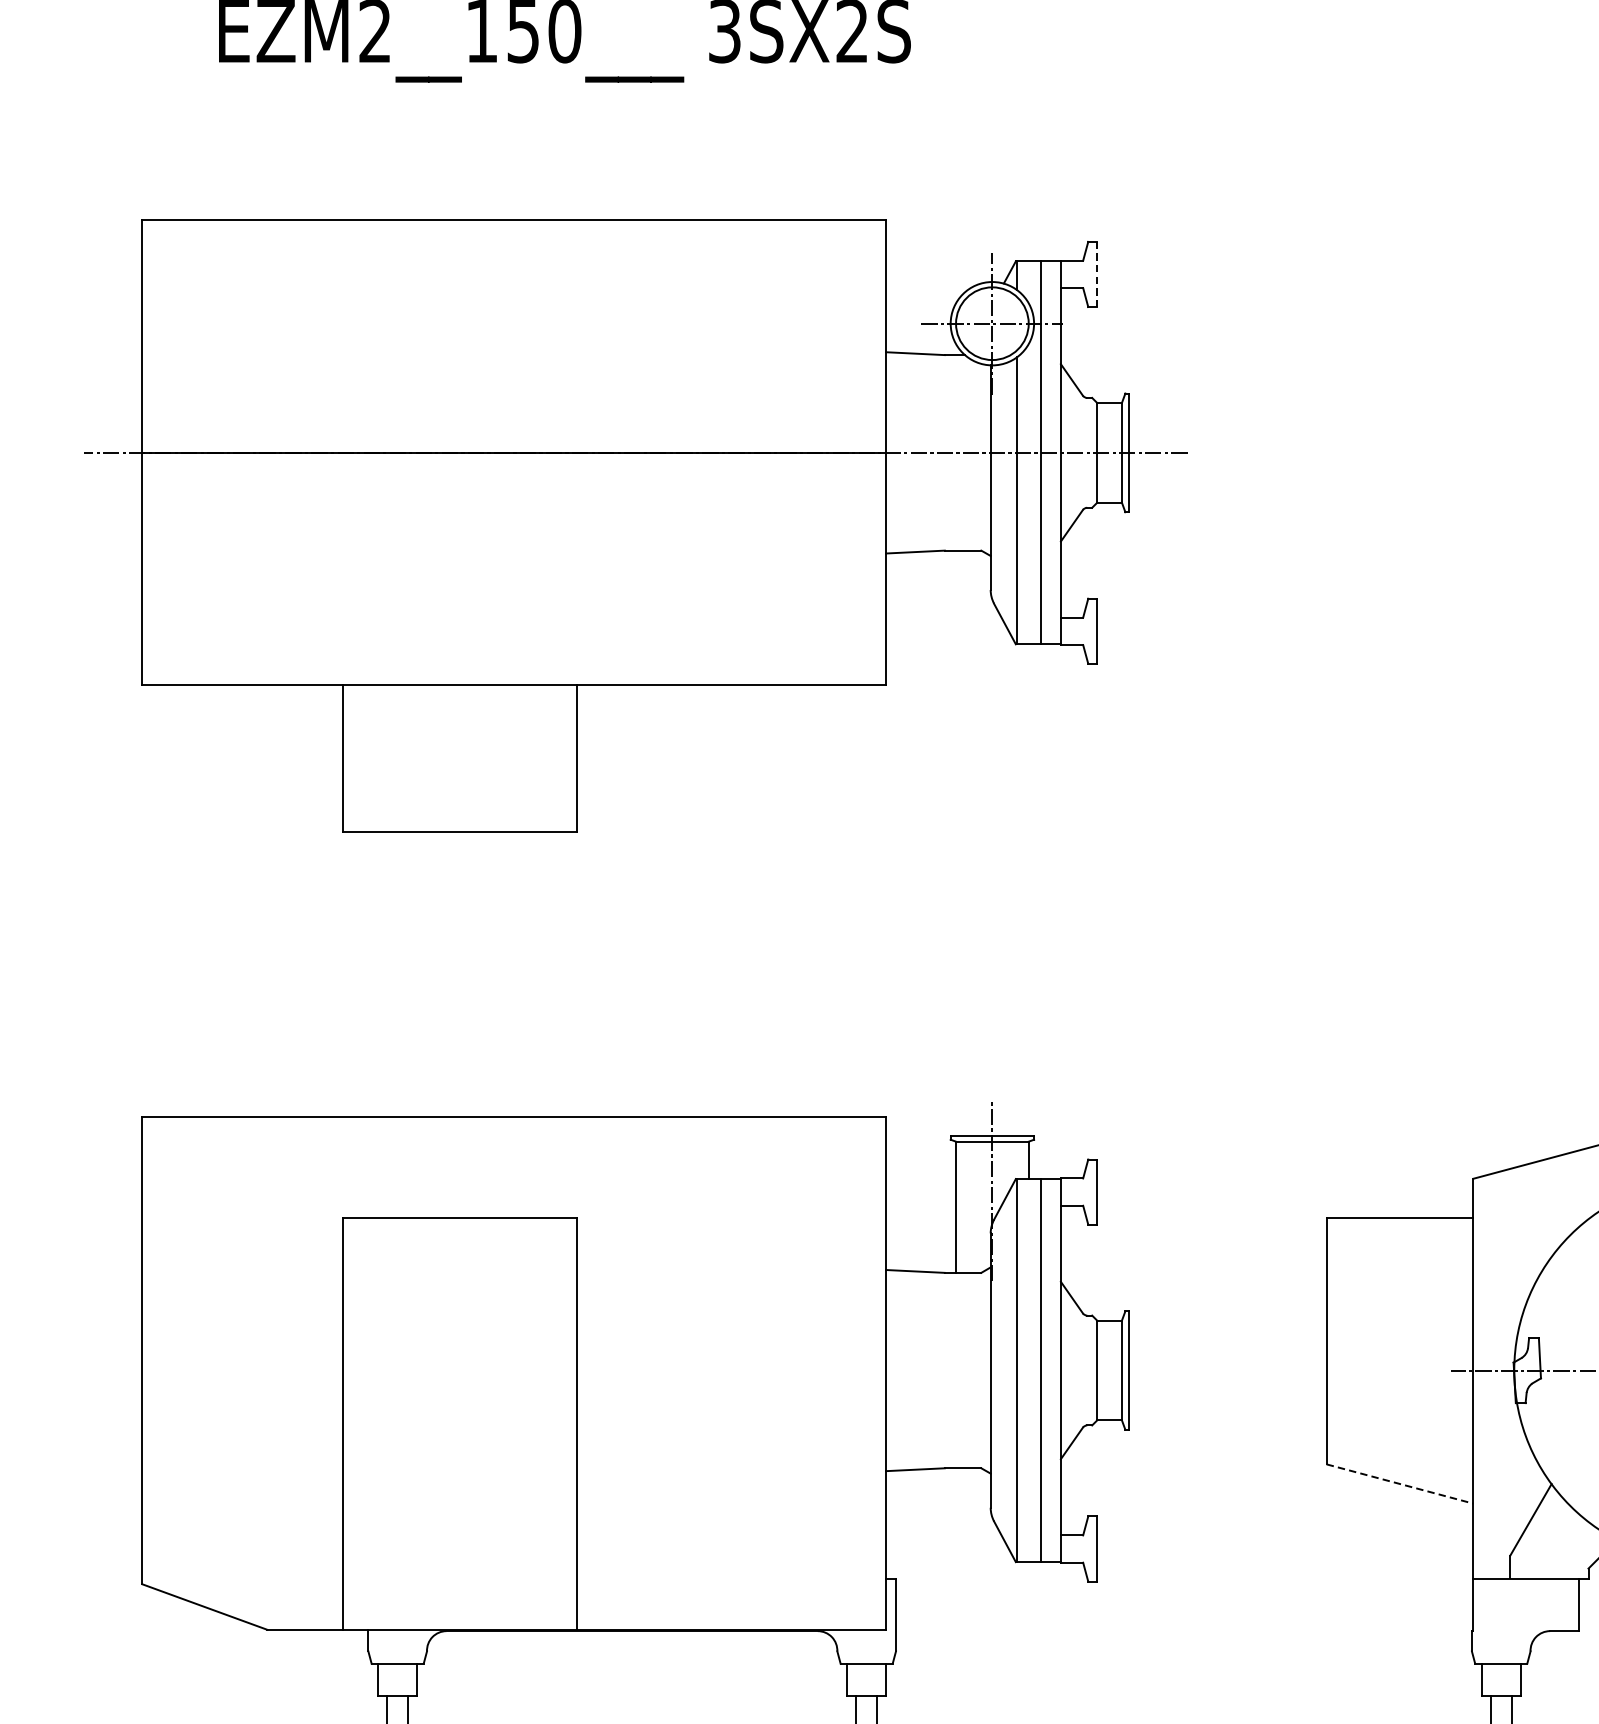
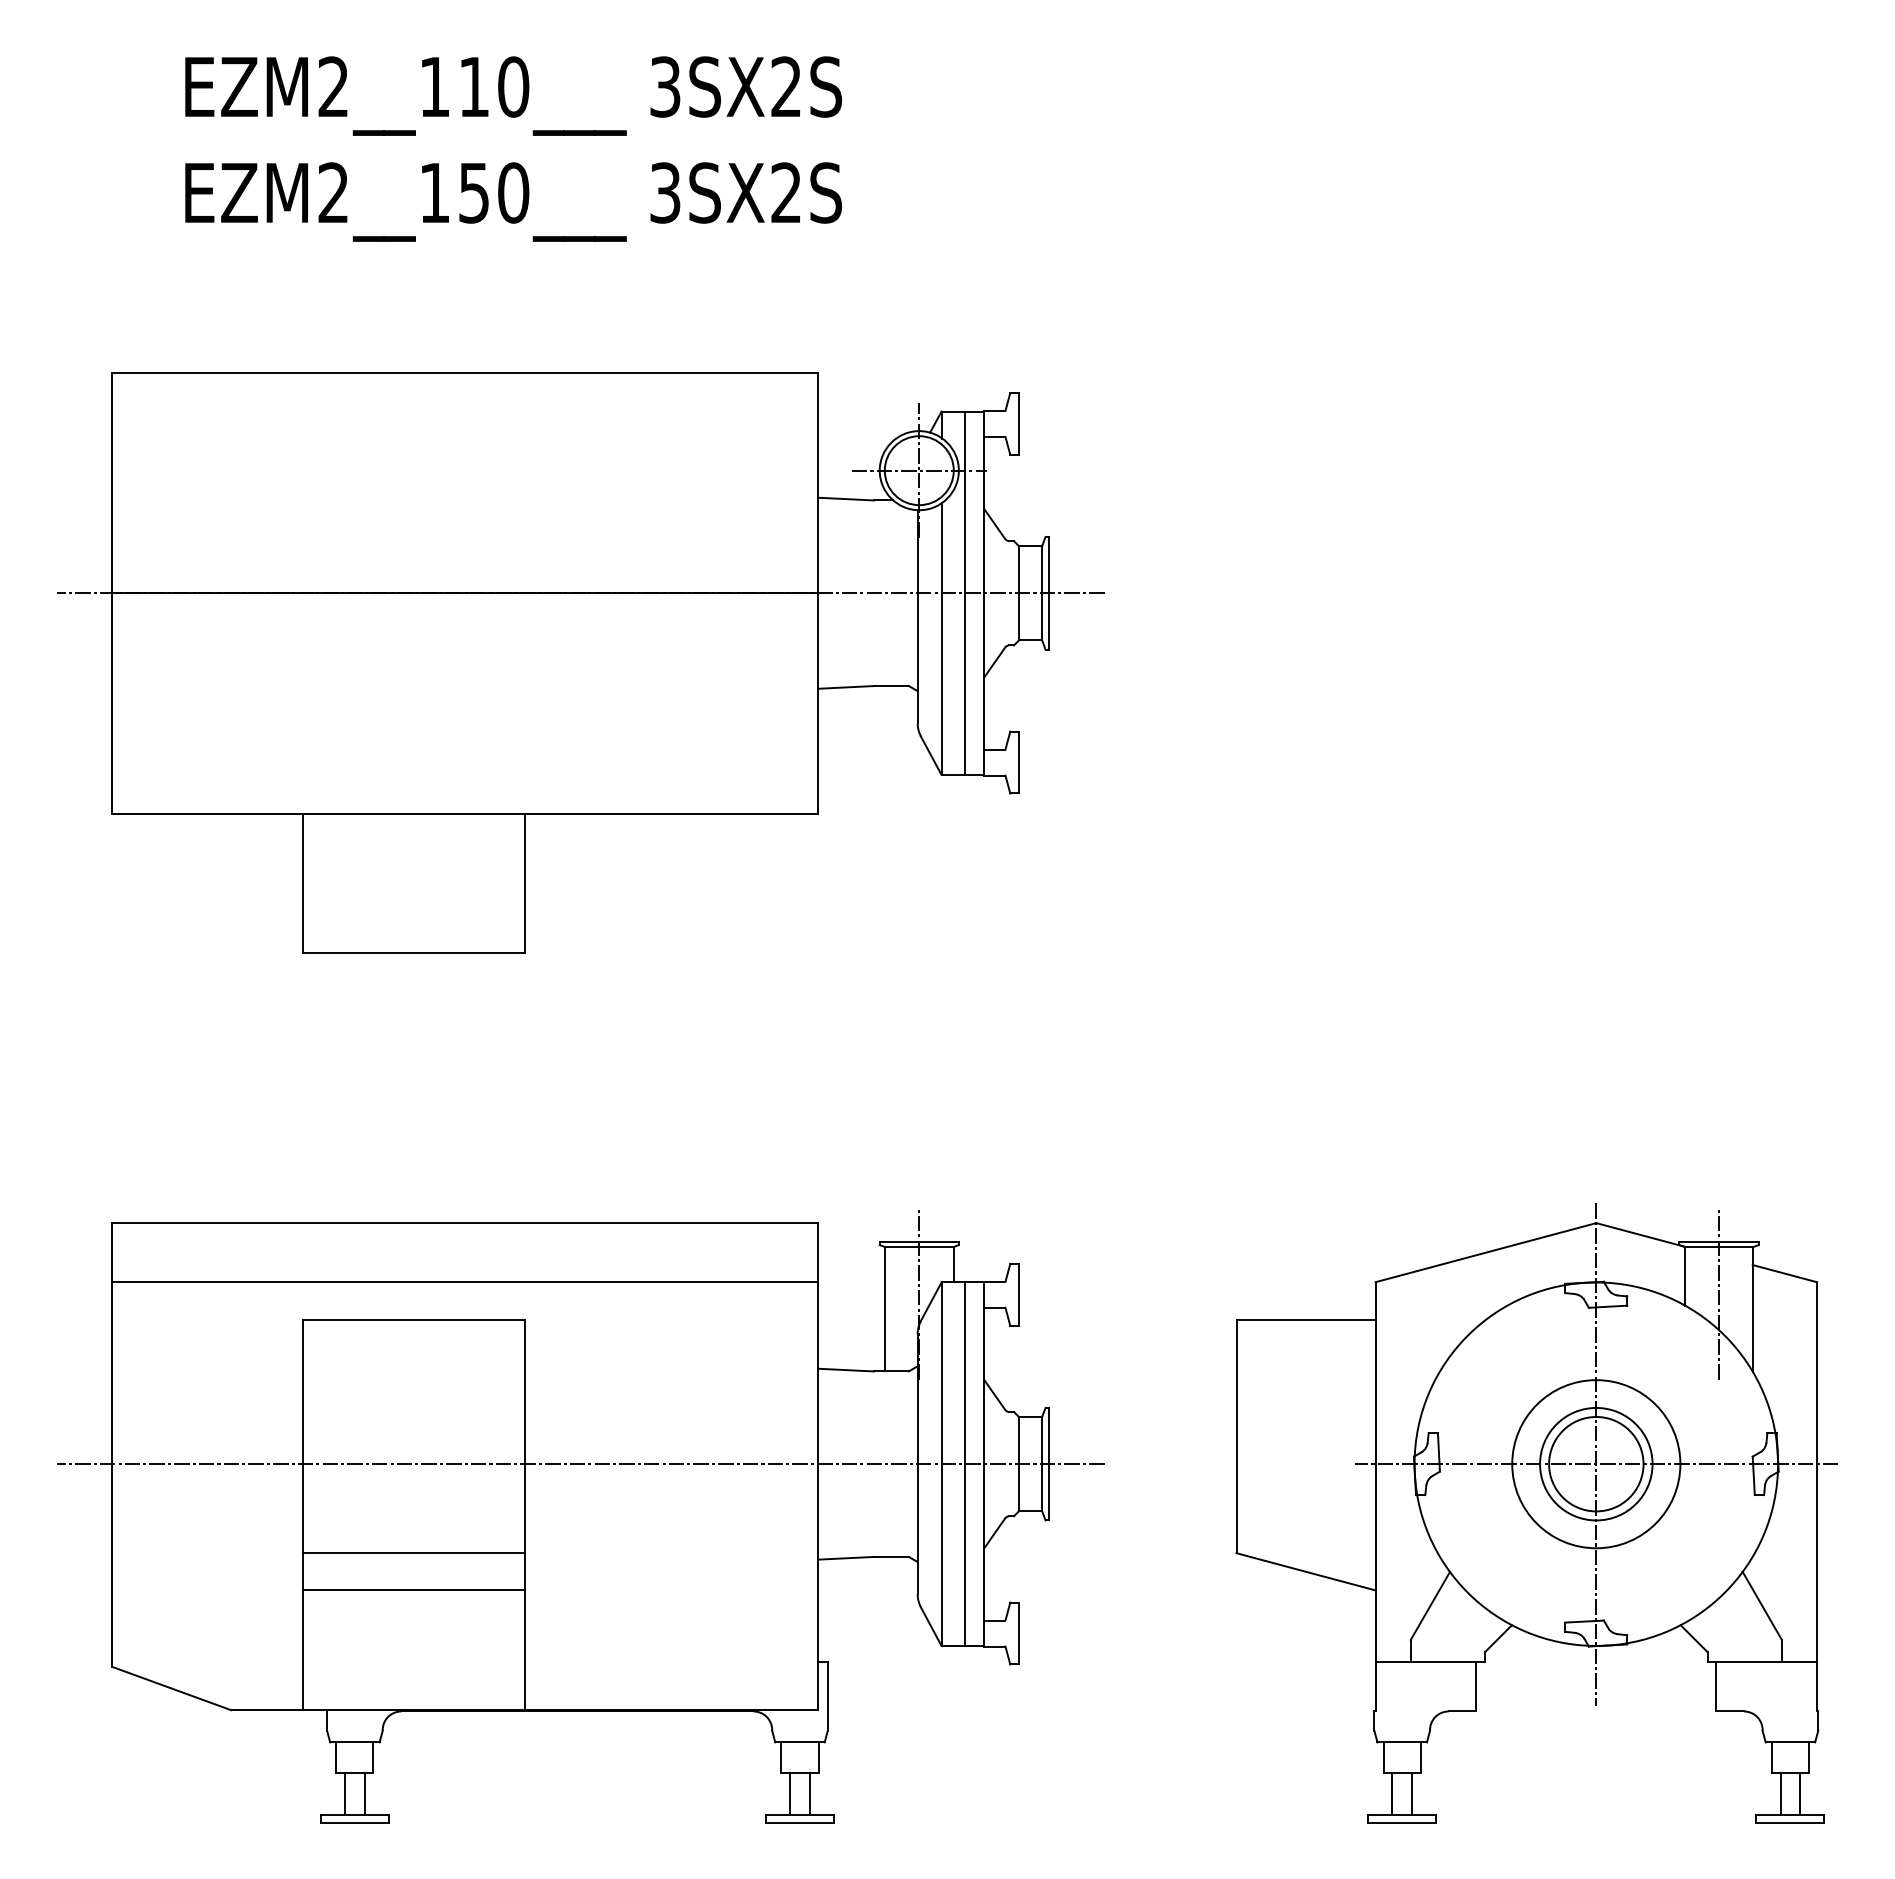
line: (1096, 273) -> (1018, 423), dashed -> solid
line: (514, 1179) -> (465, 1282), added
line: (635, 1370) -> (580, 1464), added
line: (459, 1464) -> (413, 1553), added
line: (1400, 1483) -> (1306, 1571), dashed -> solid
line: (459, 1503) -> (413, 1590), added

